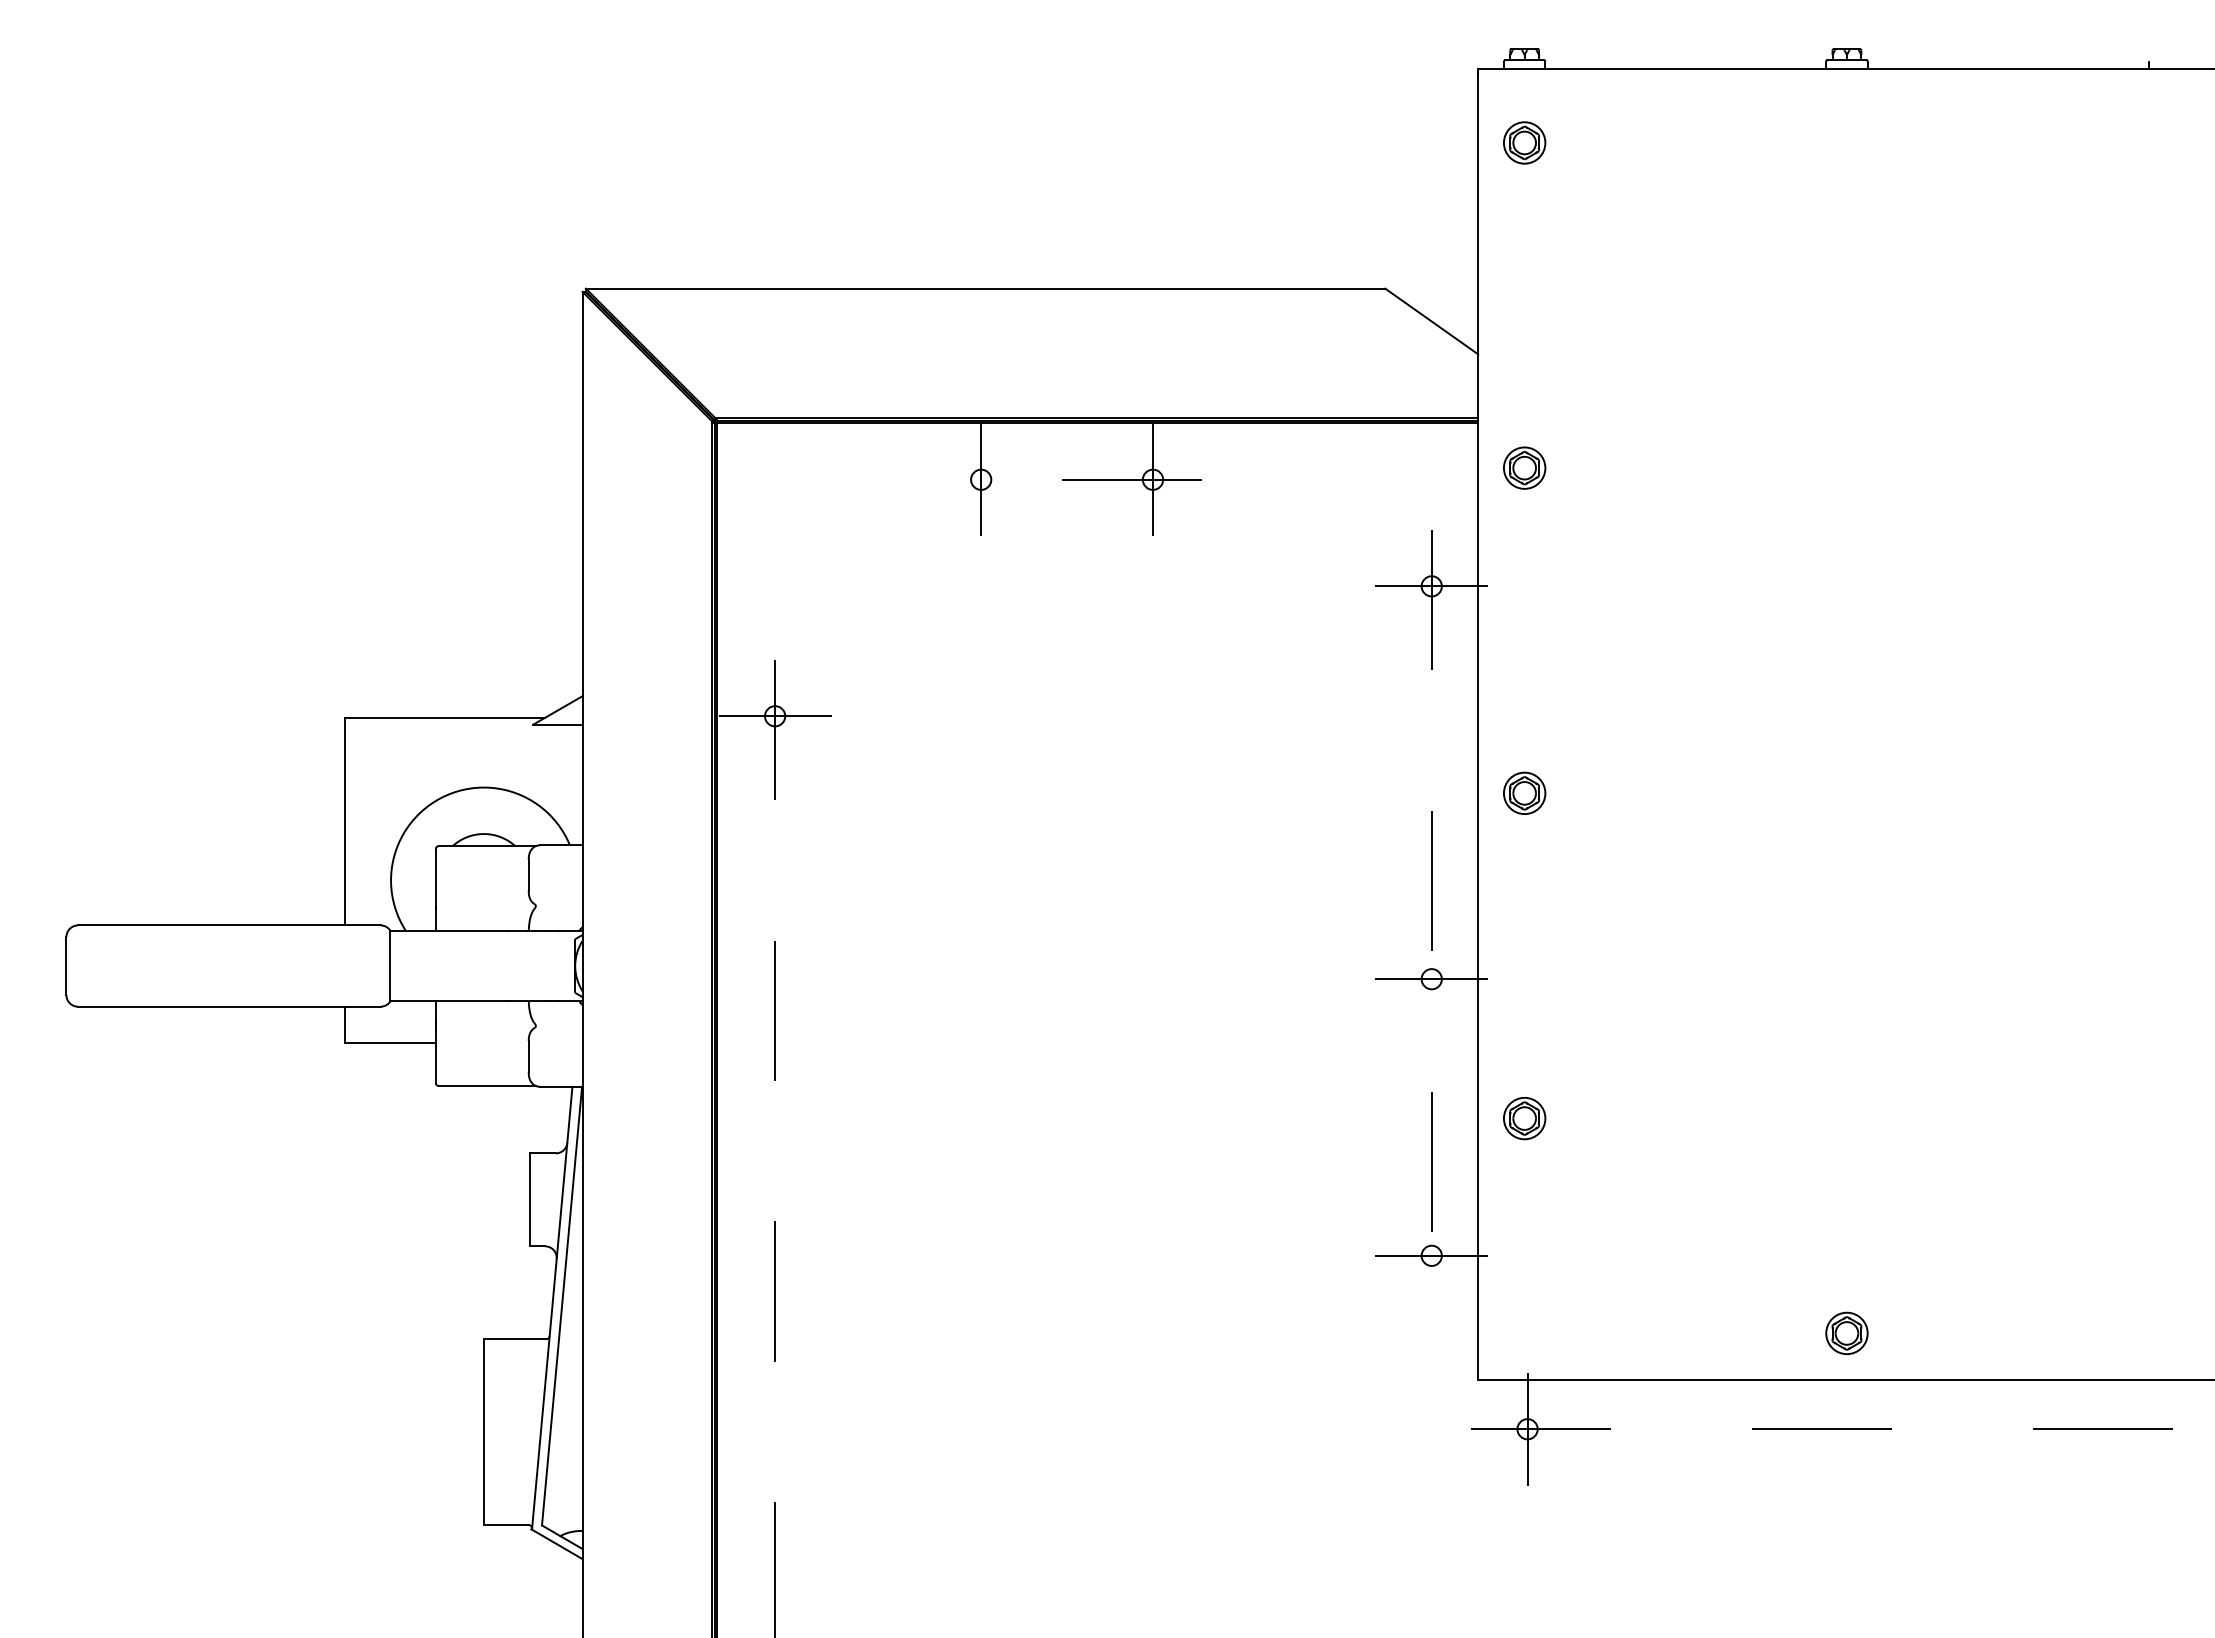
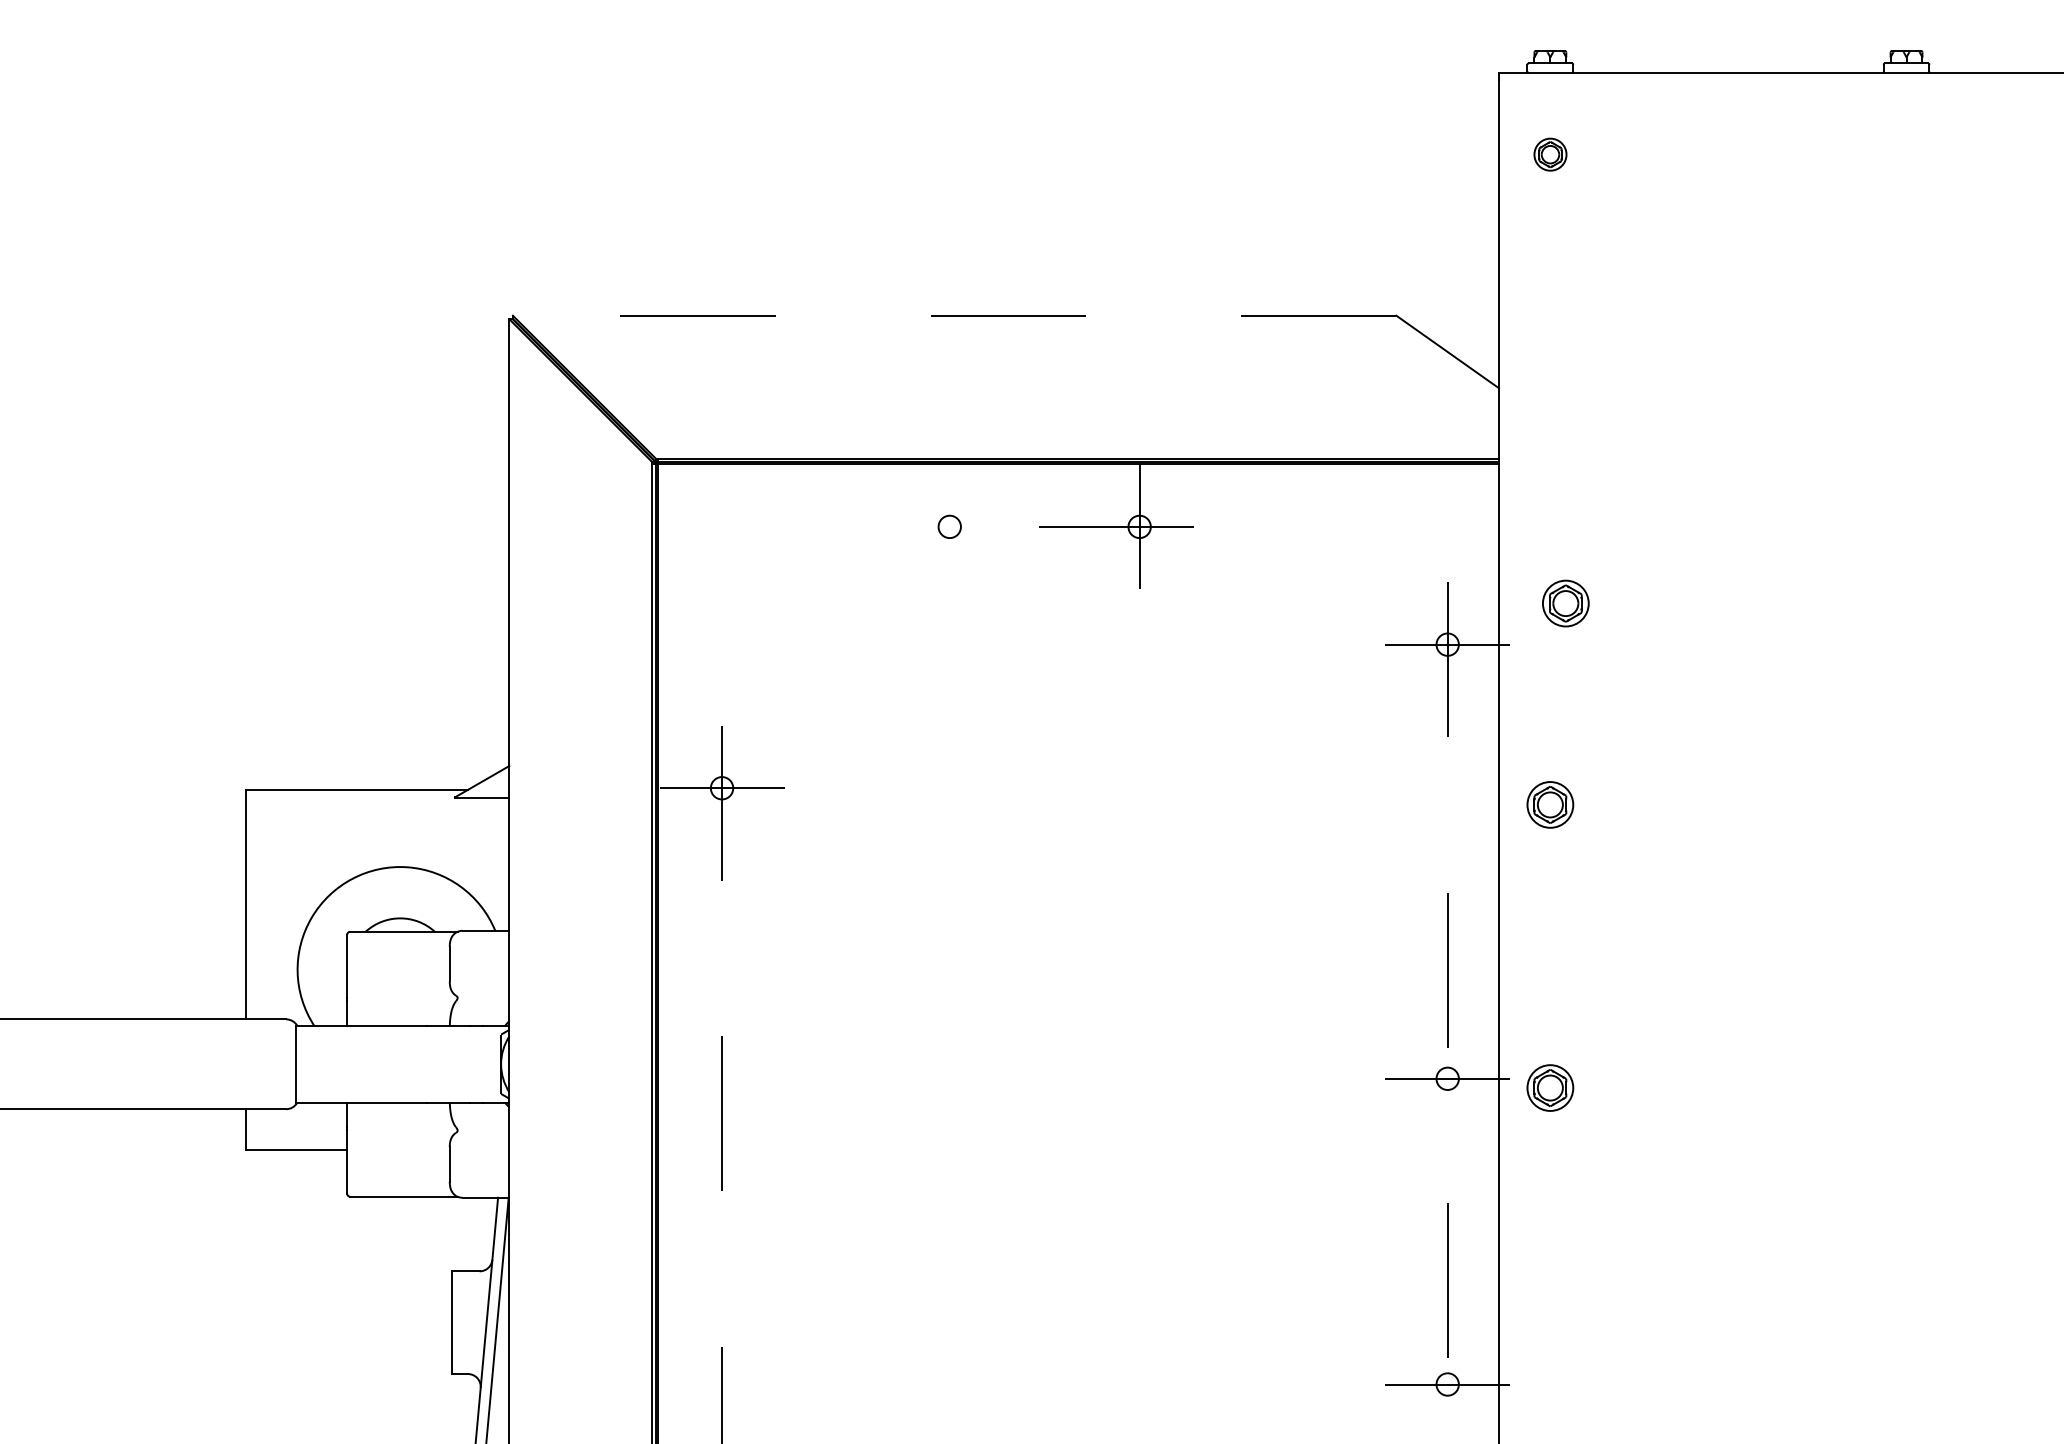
part: (1524, 142) -> (1550, 154), size x0.7
line: (985, 288) -> (954, 315), solid -> dashed
part: (1524, 467) -> (1565, 602), moved
line: (981, 479) -> (950, 526), removed
part: (1524, 792) -> (1550, 803), moved
part: (1524, 1118) -> (1550, 1087), moved

